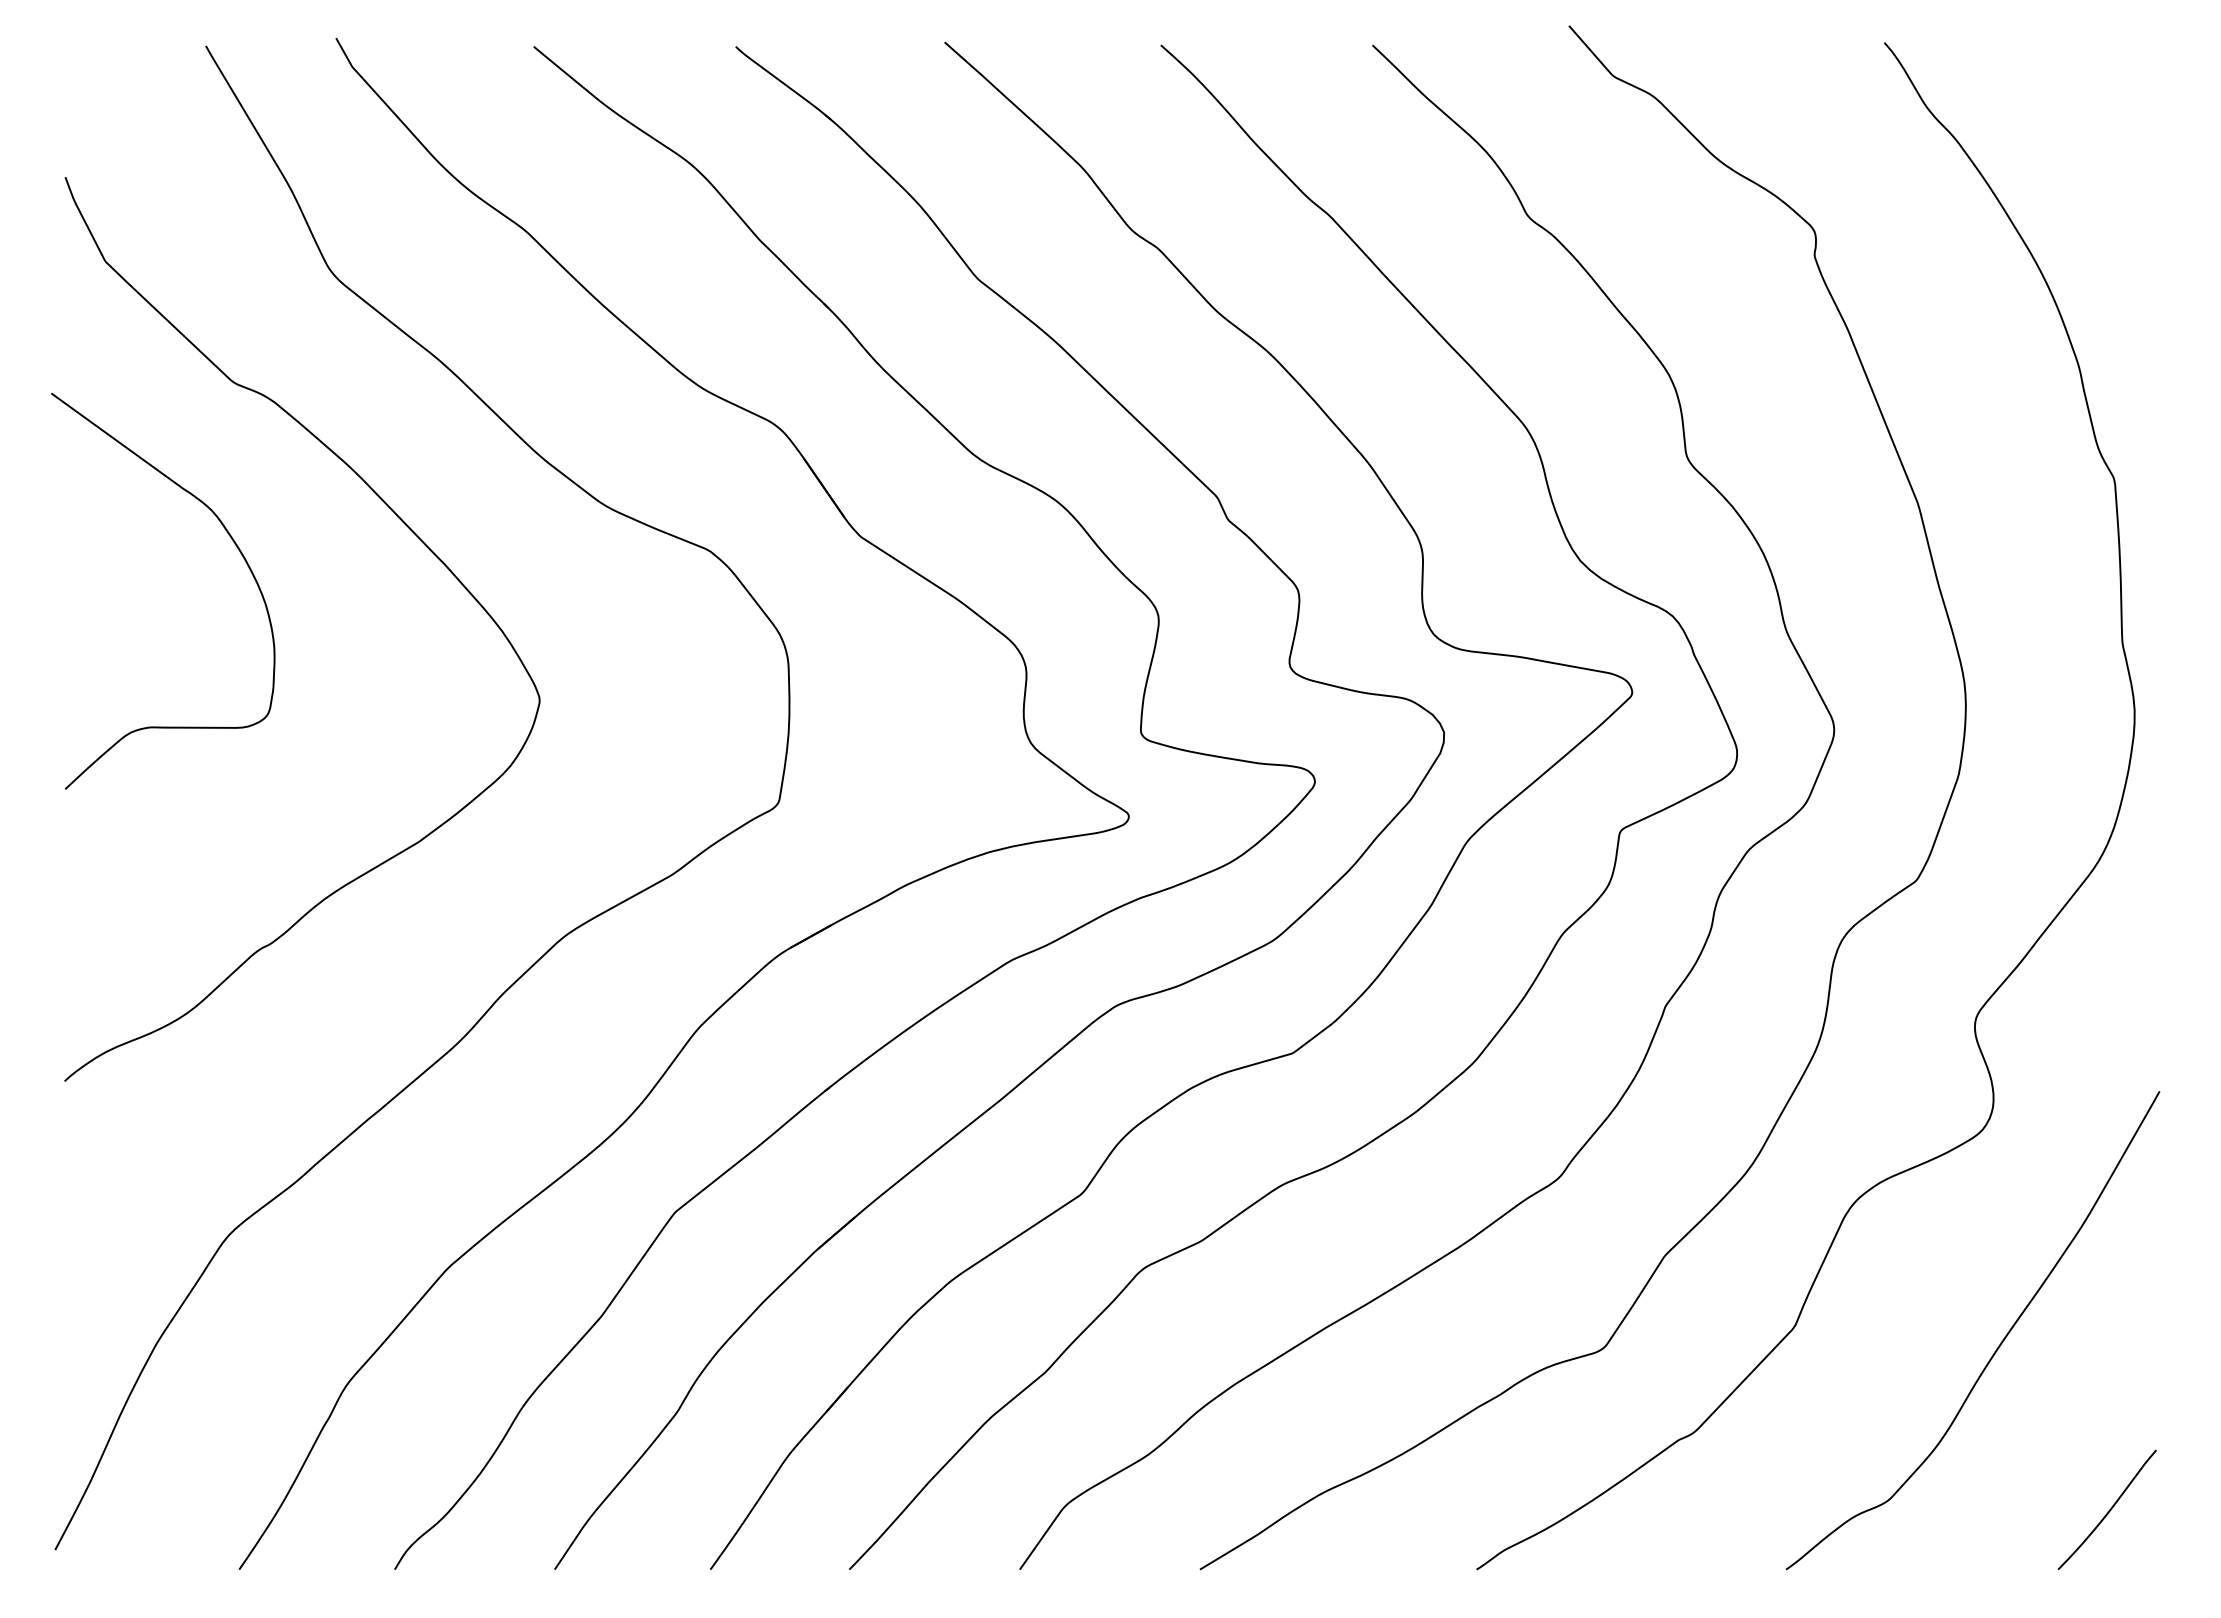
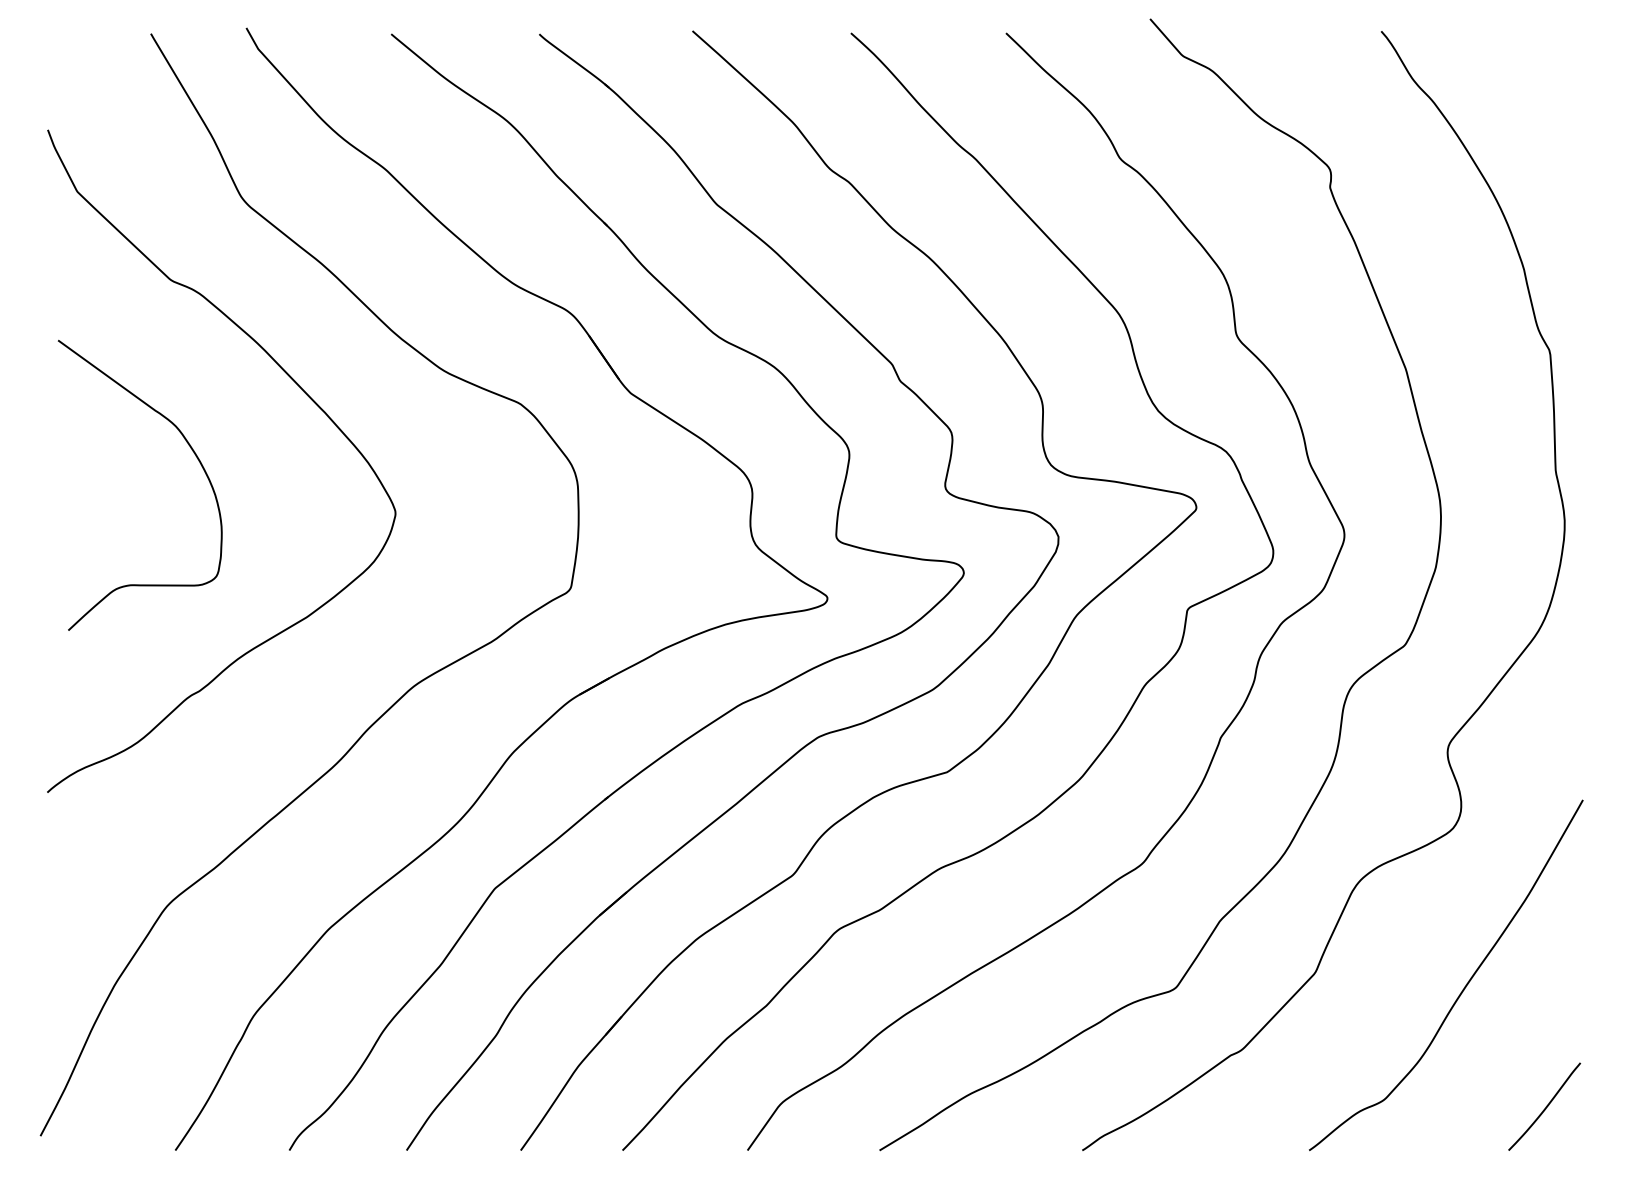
curve: (236, 547) -> (193, 453), moved

